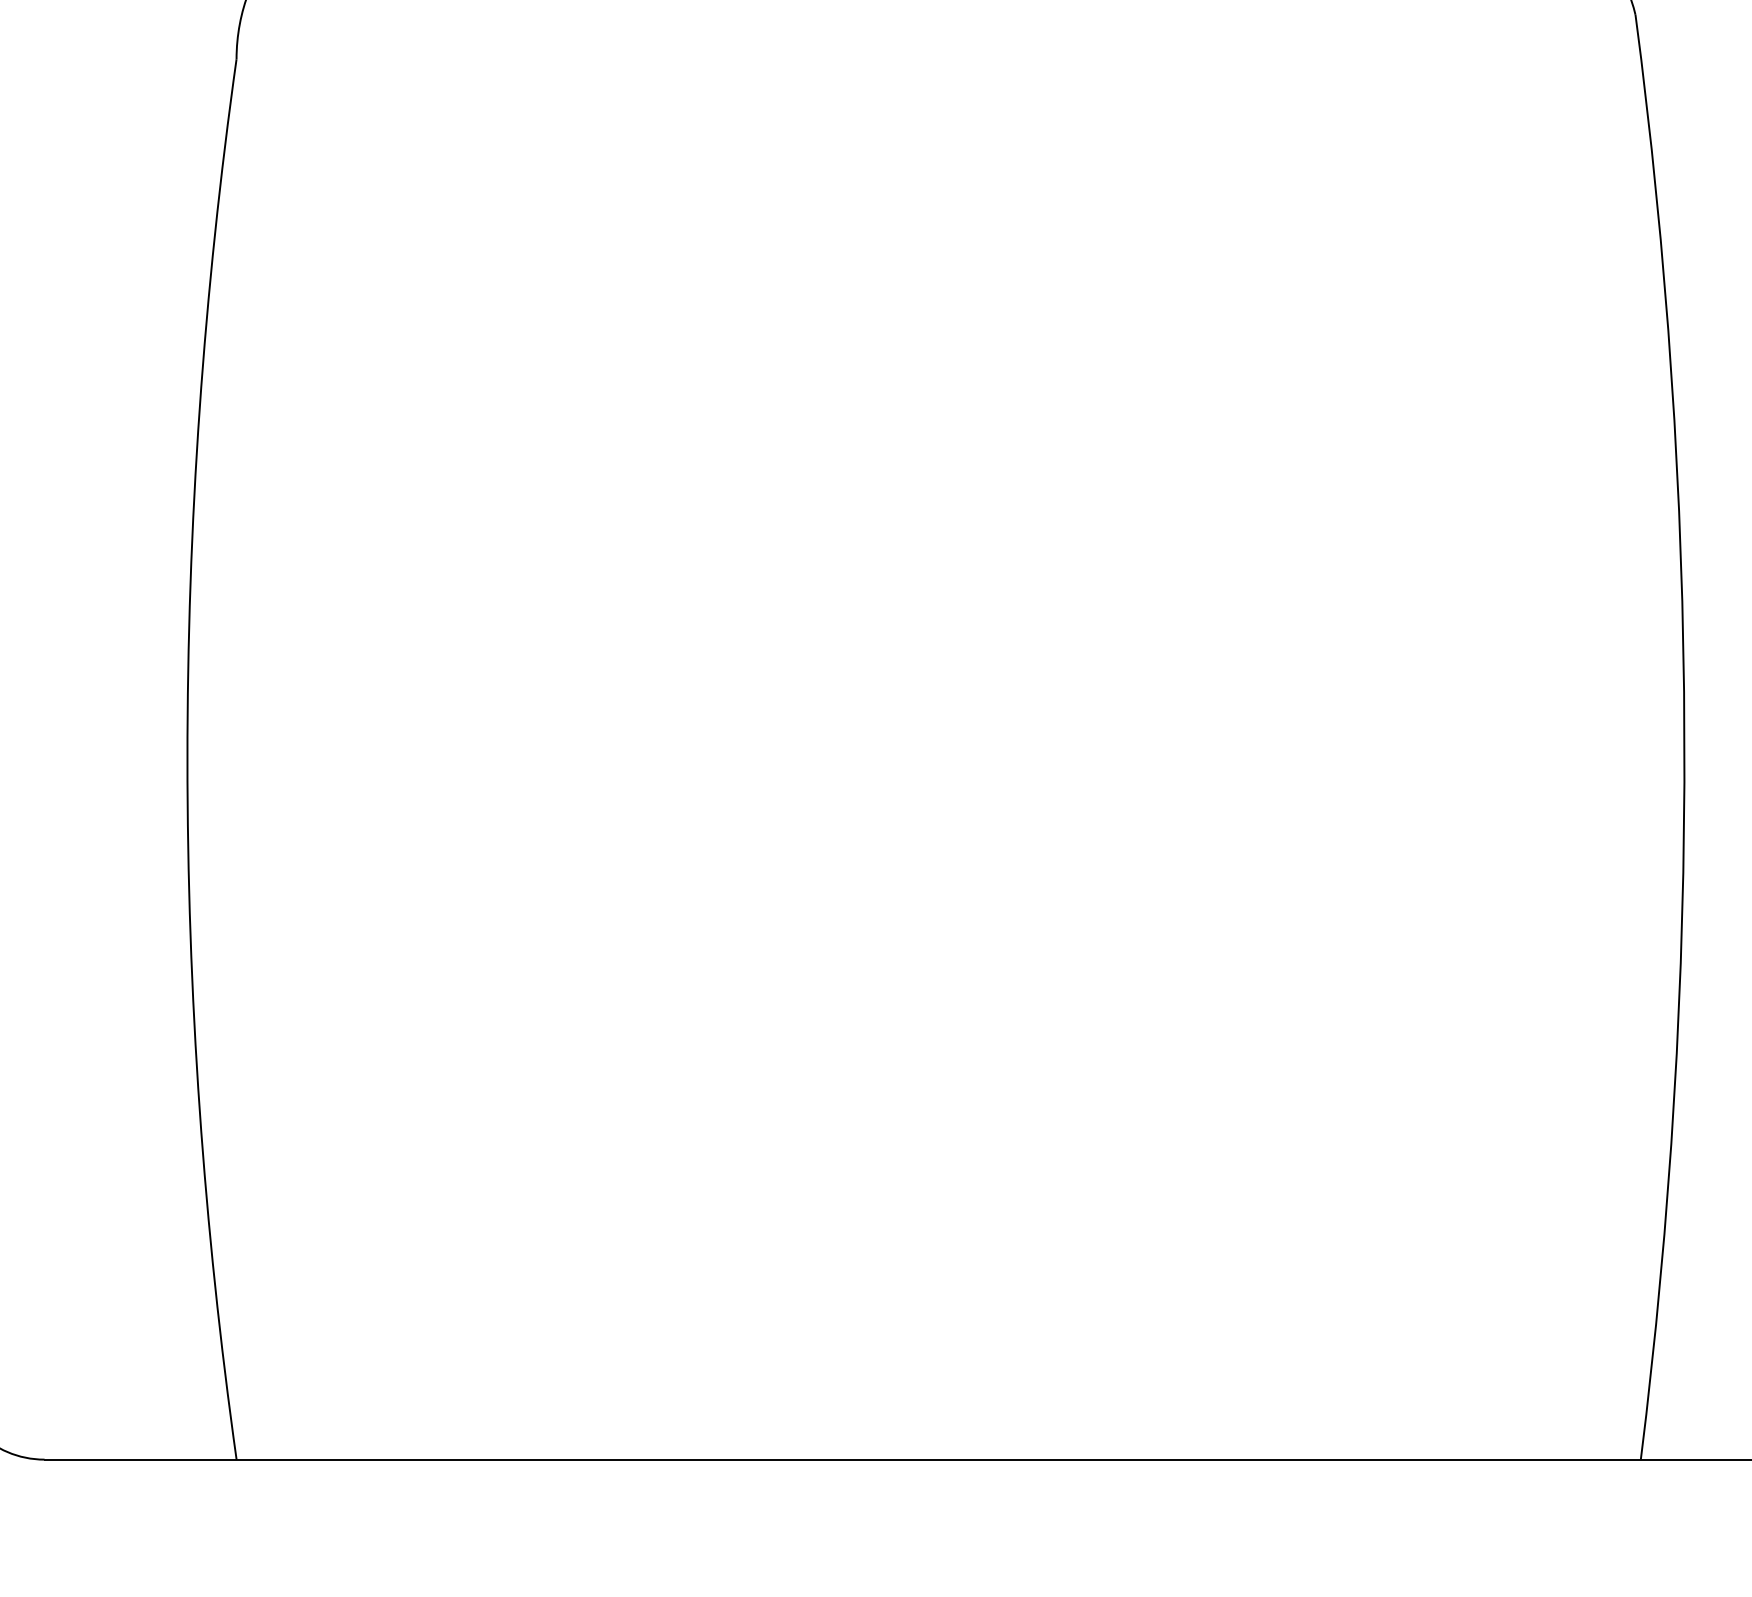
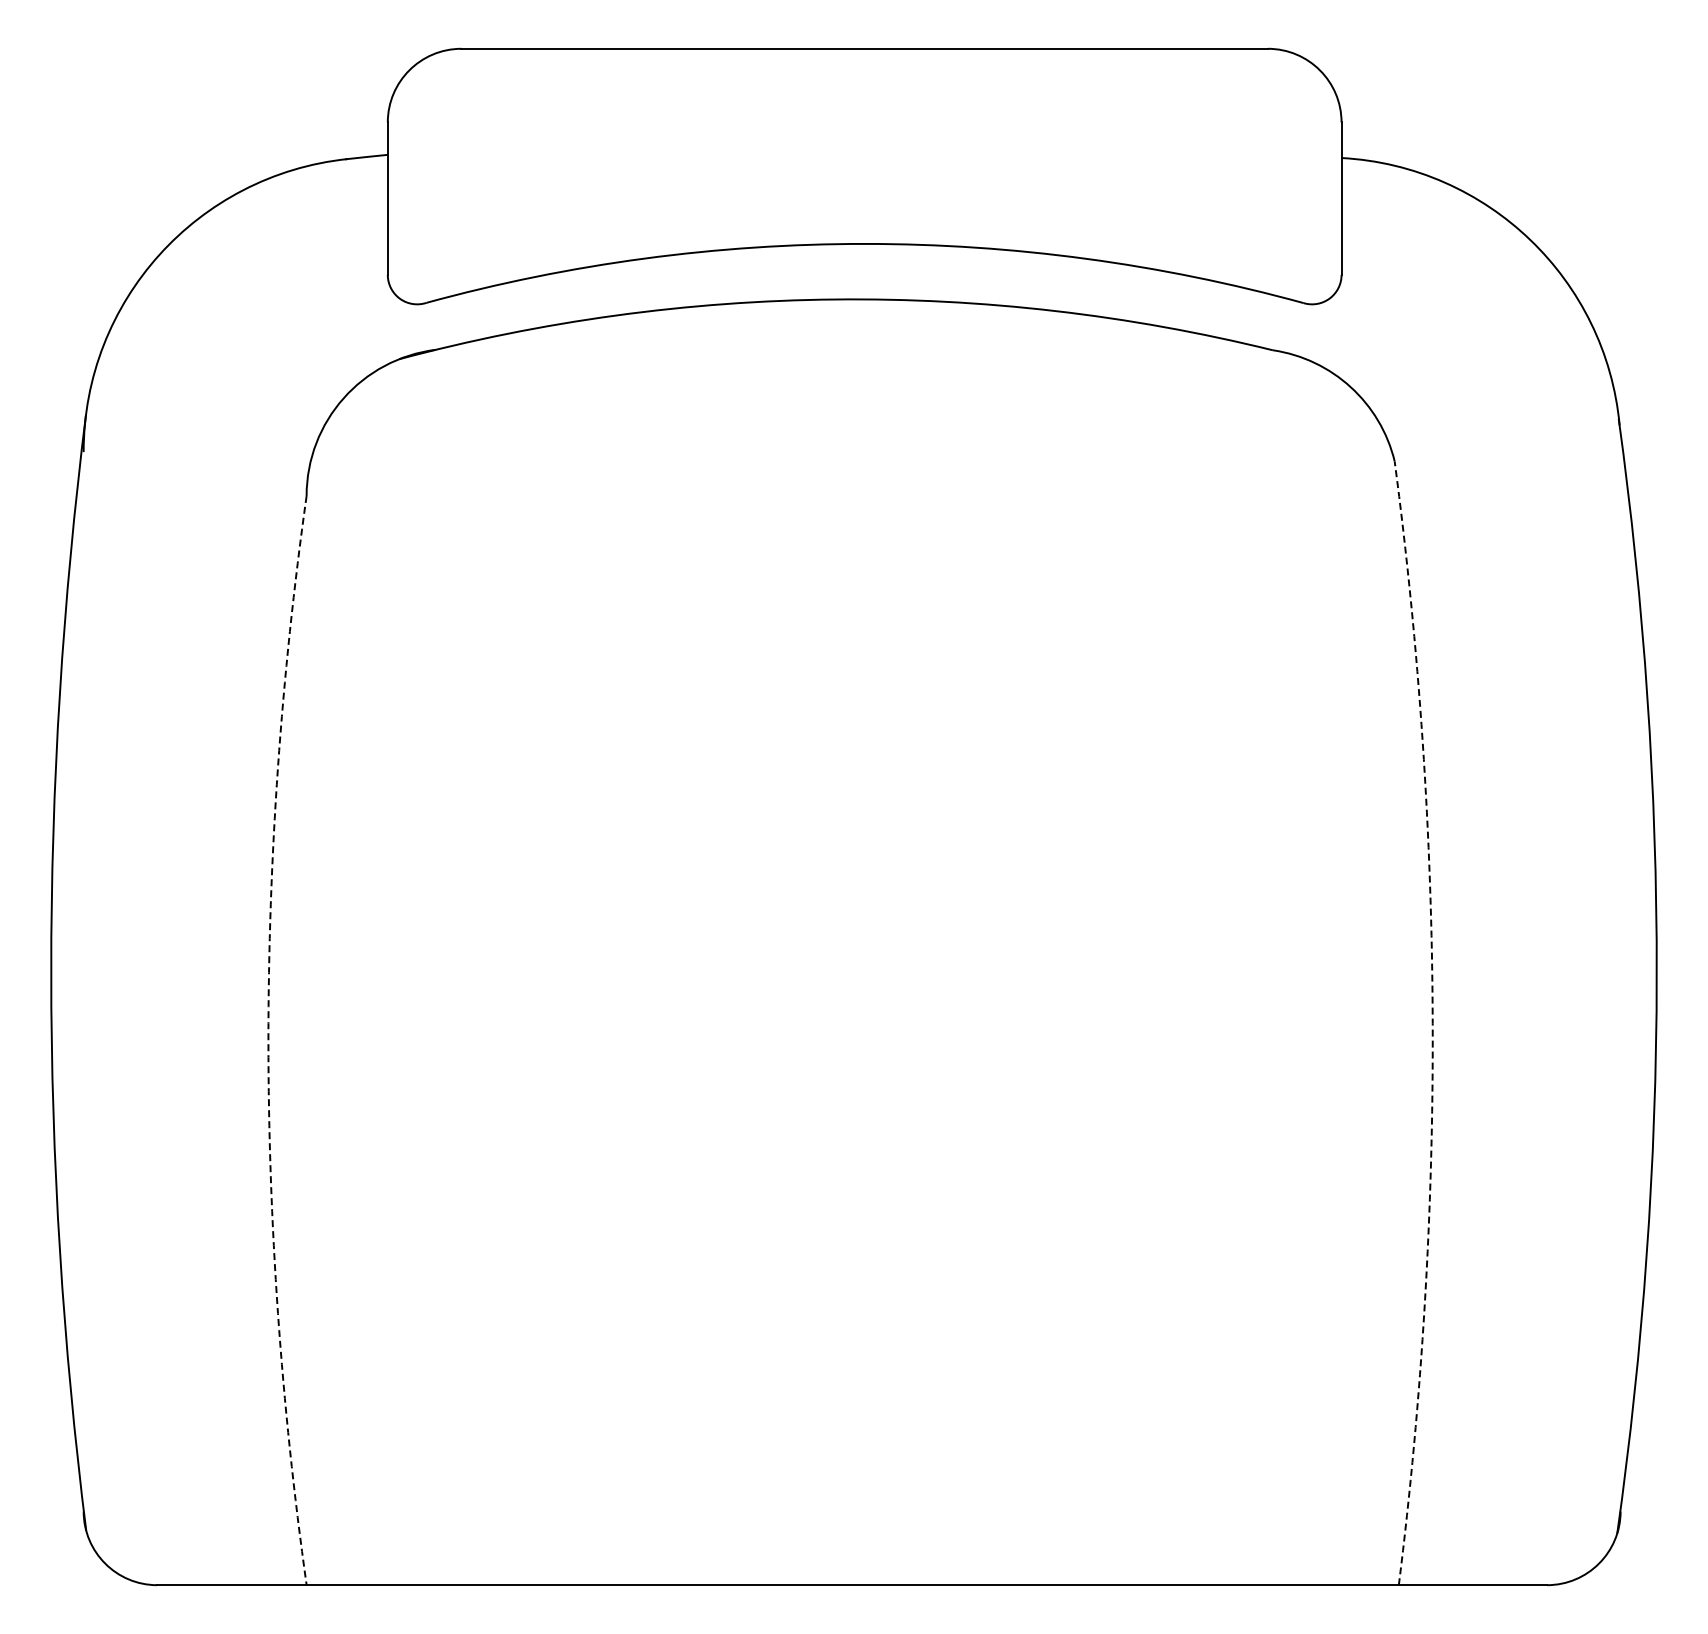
arc: (1684, 737) -> (1432, 1023), solid -> dashed
arc: (187, 759) -> (268, 1040), solid -> dashed

